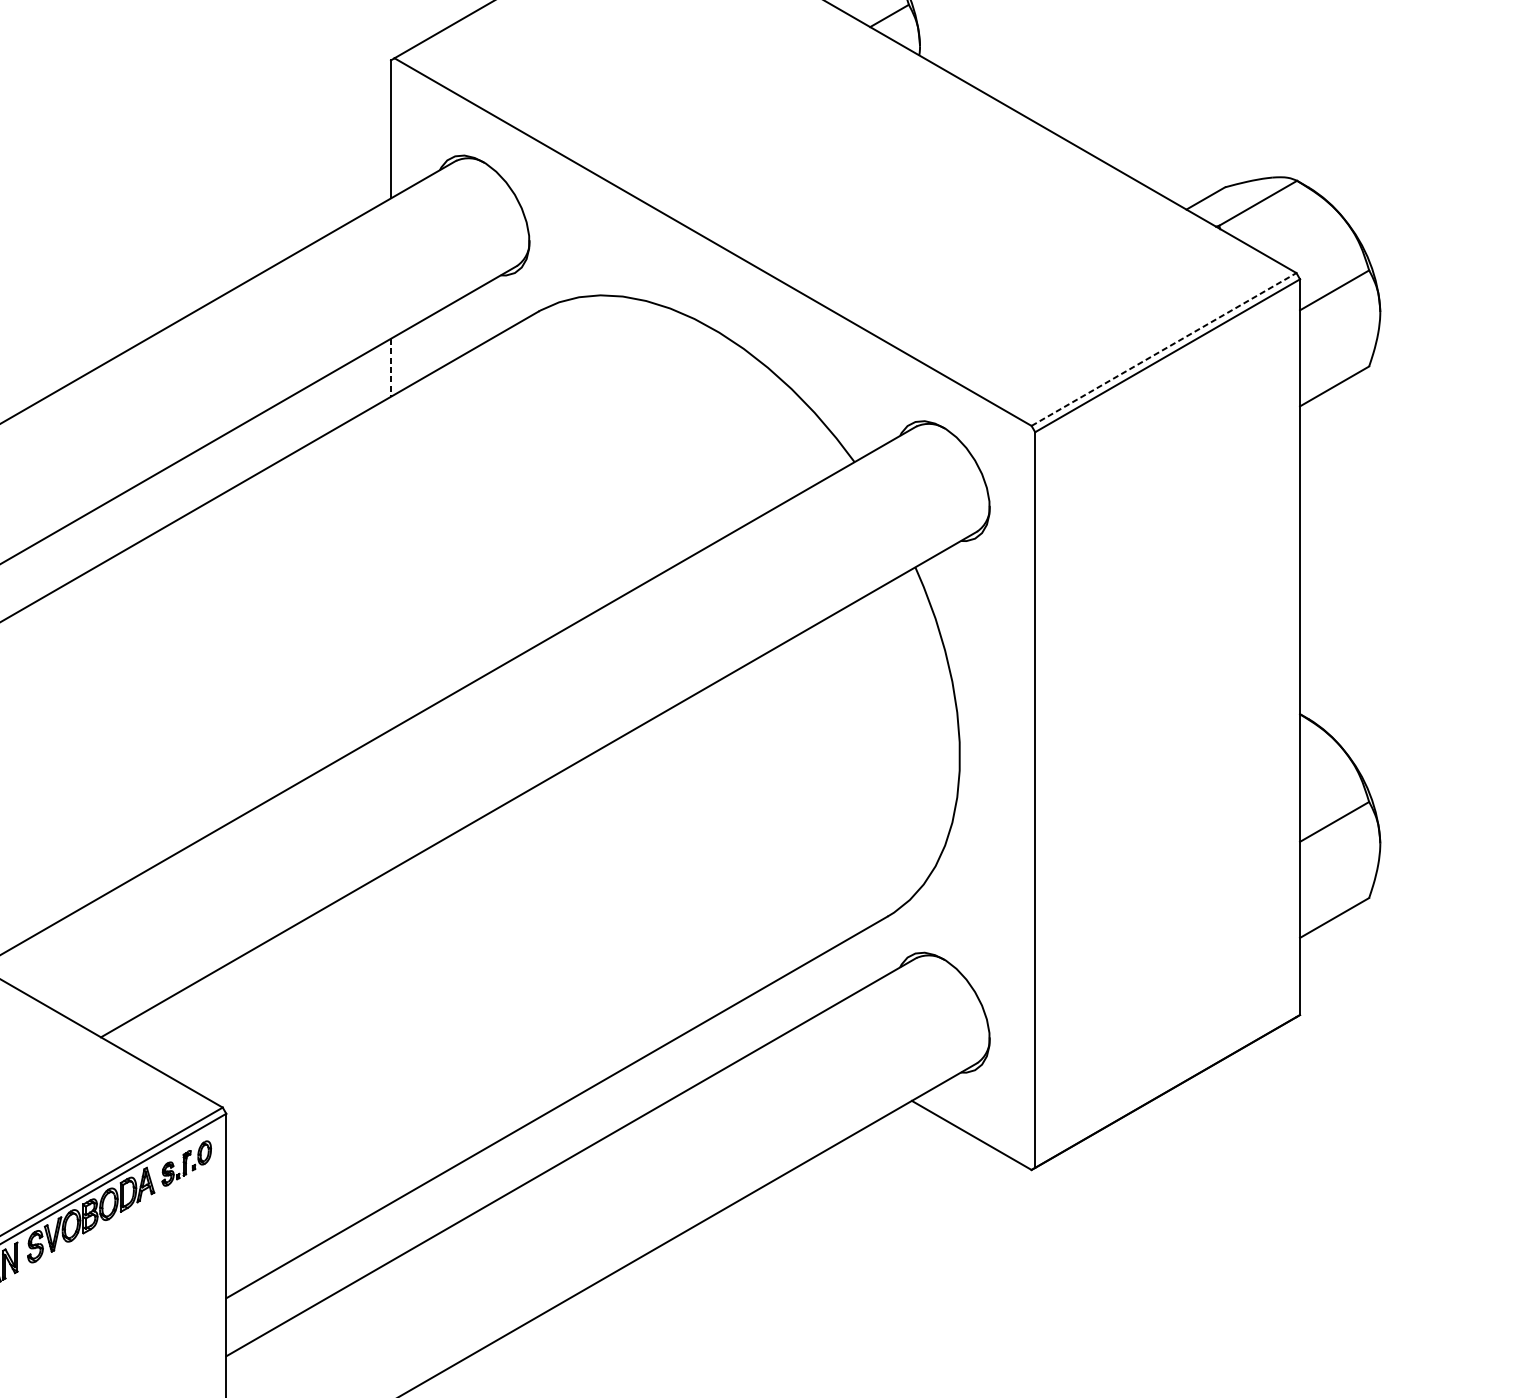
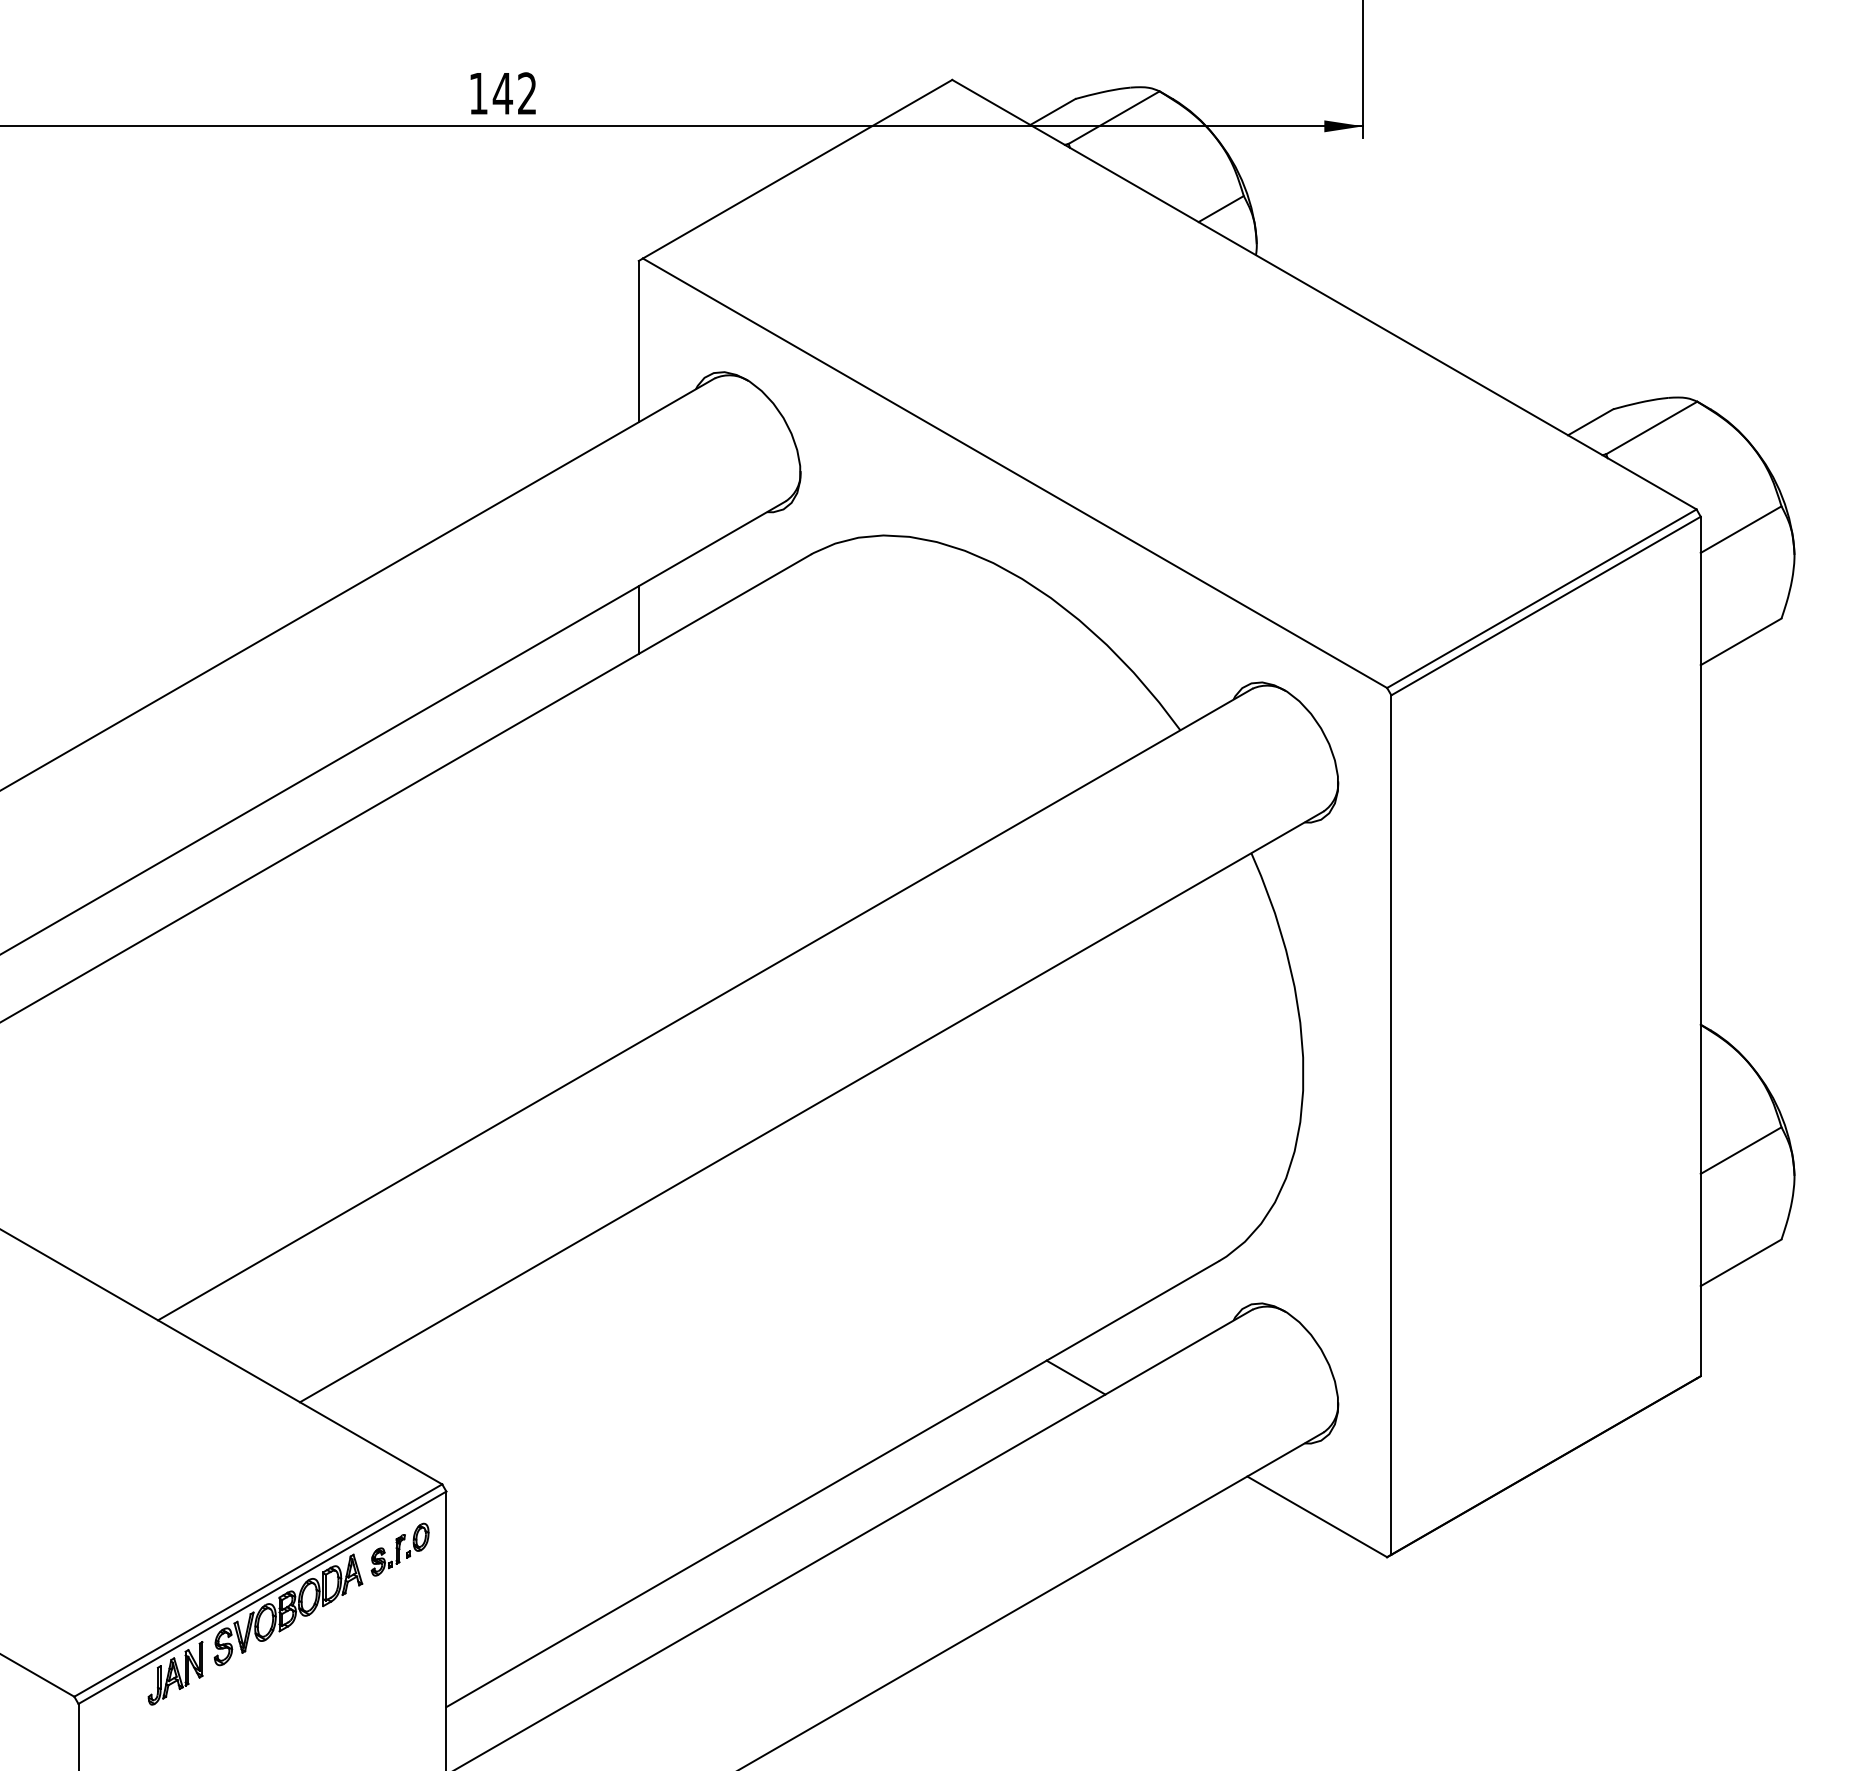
line: (1163, 349) -> (1541, 598), dashed -> solid
line: (390, 368) -> (638, 620), dashed -> solid
line: (764, 1016) -> (1075, 1377), added

